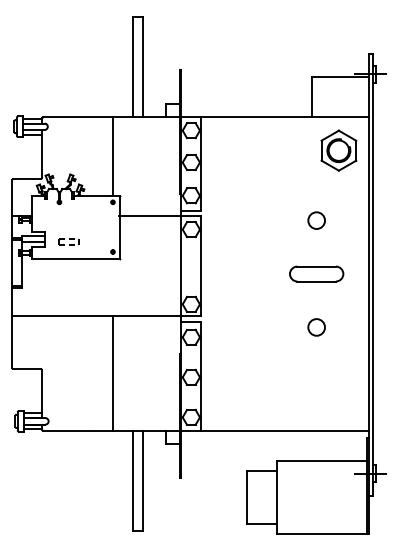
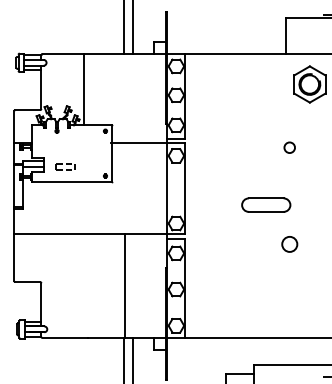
line: (112, 156) -> (83, 89), moved
circle: (316, 220) -> (289, 147), size x0.7
part: (316, 273) -> (266, 204), moved
line: (112, 373) -> (124, 286), moved

